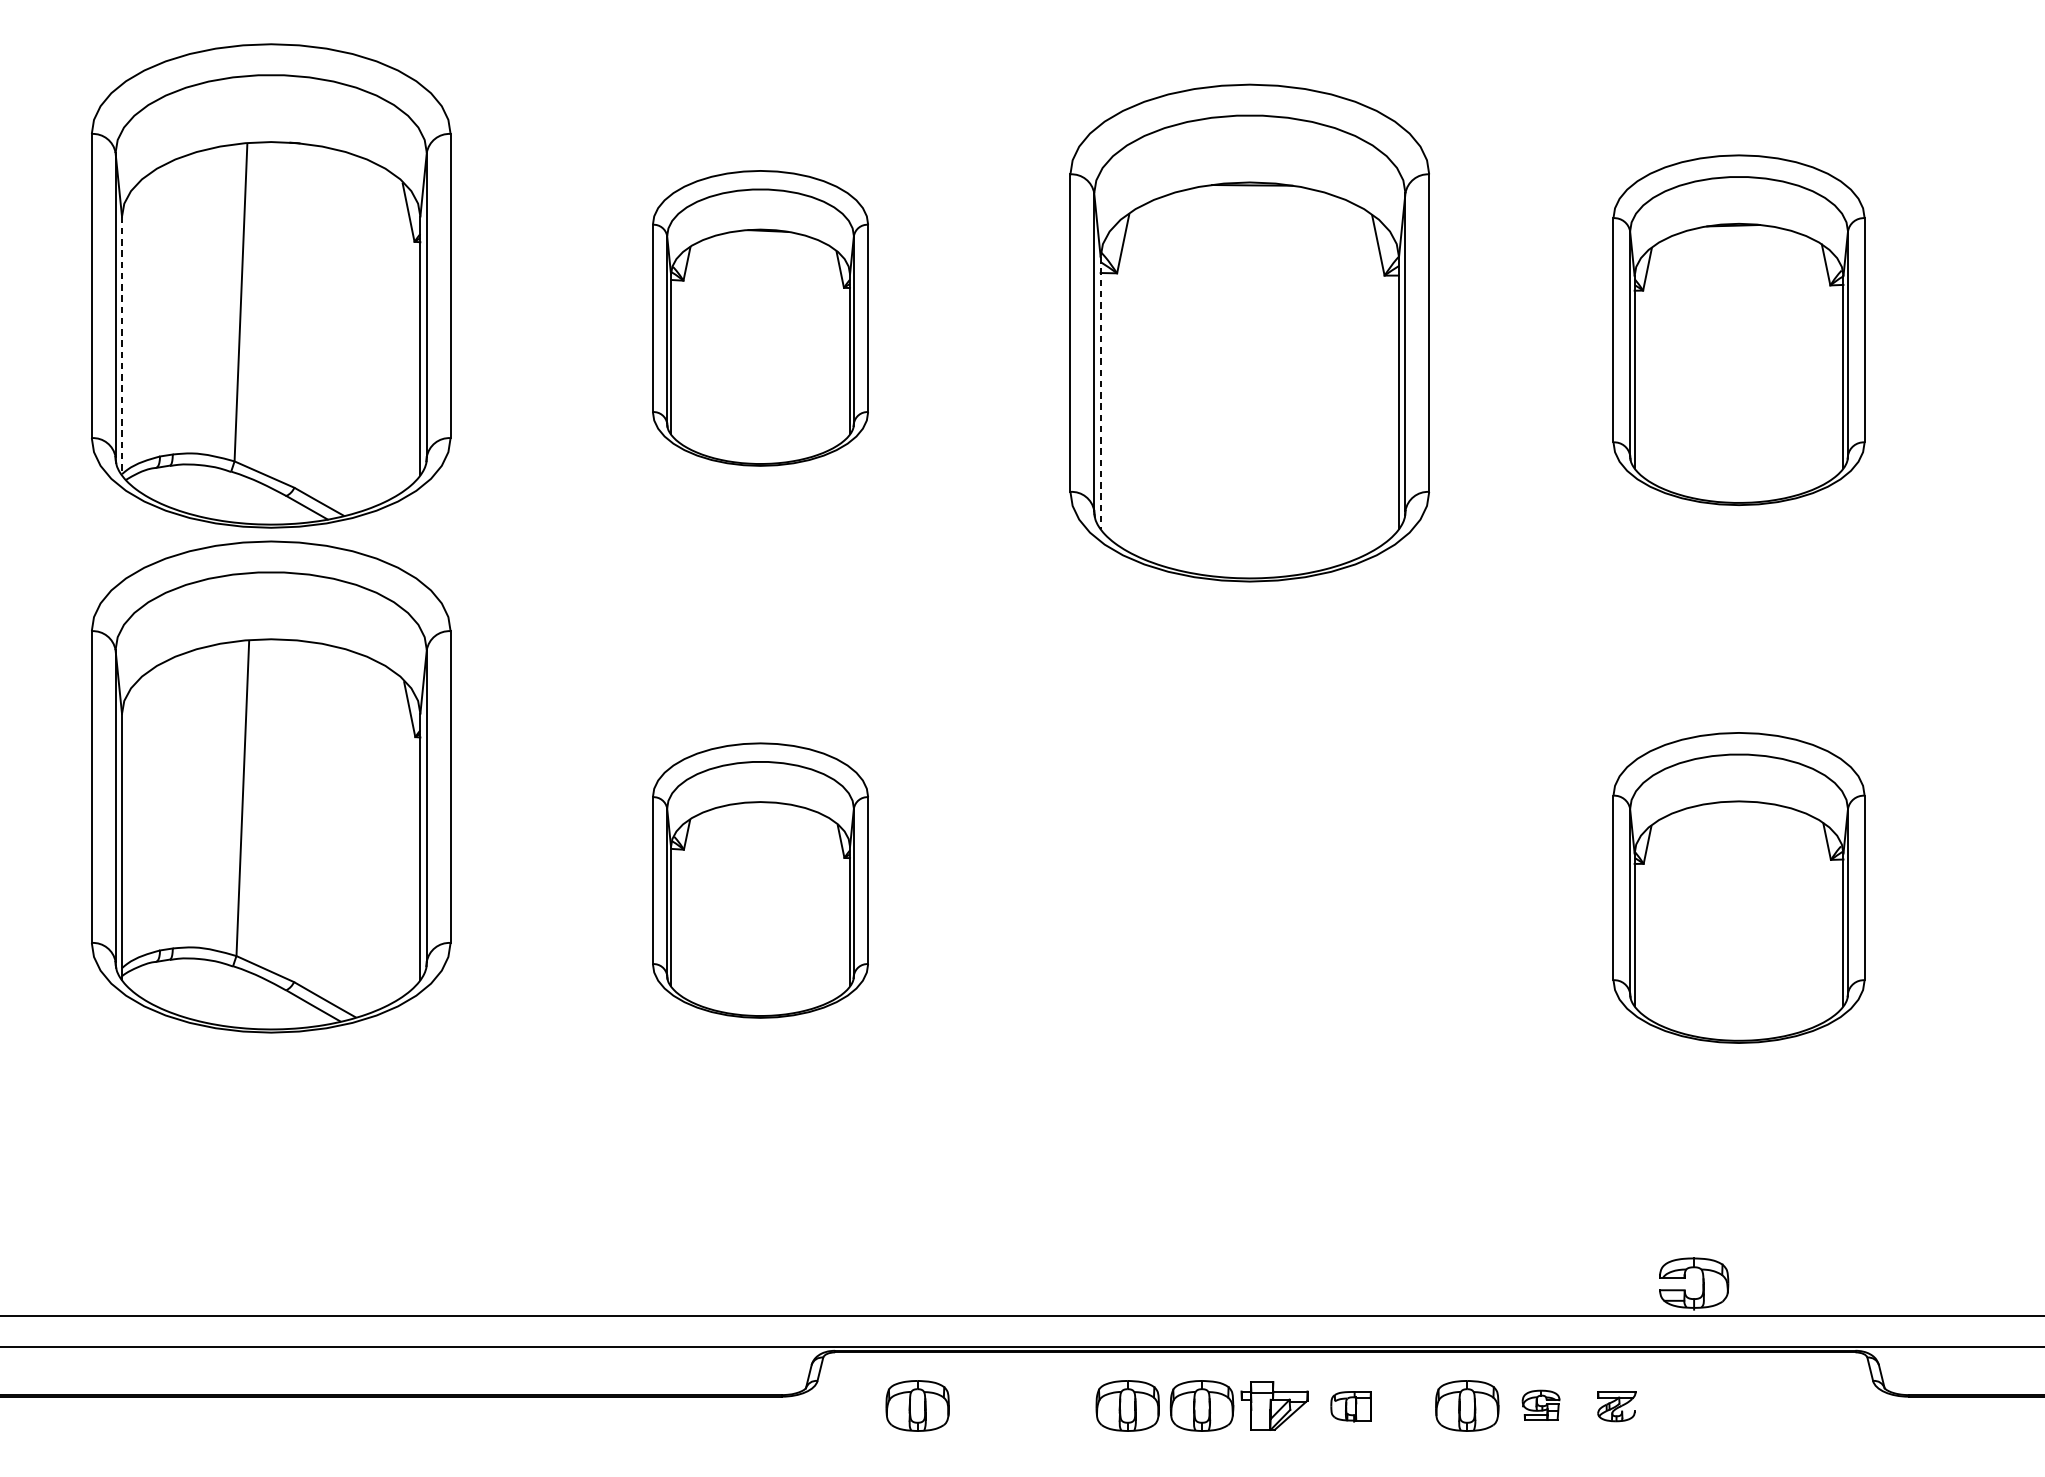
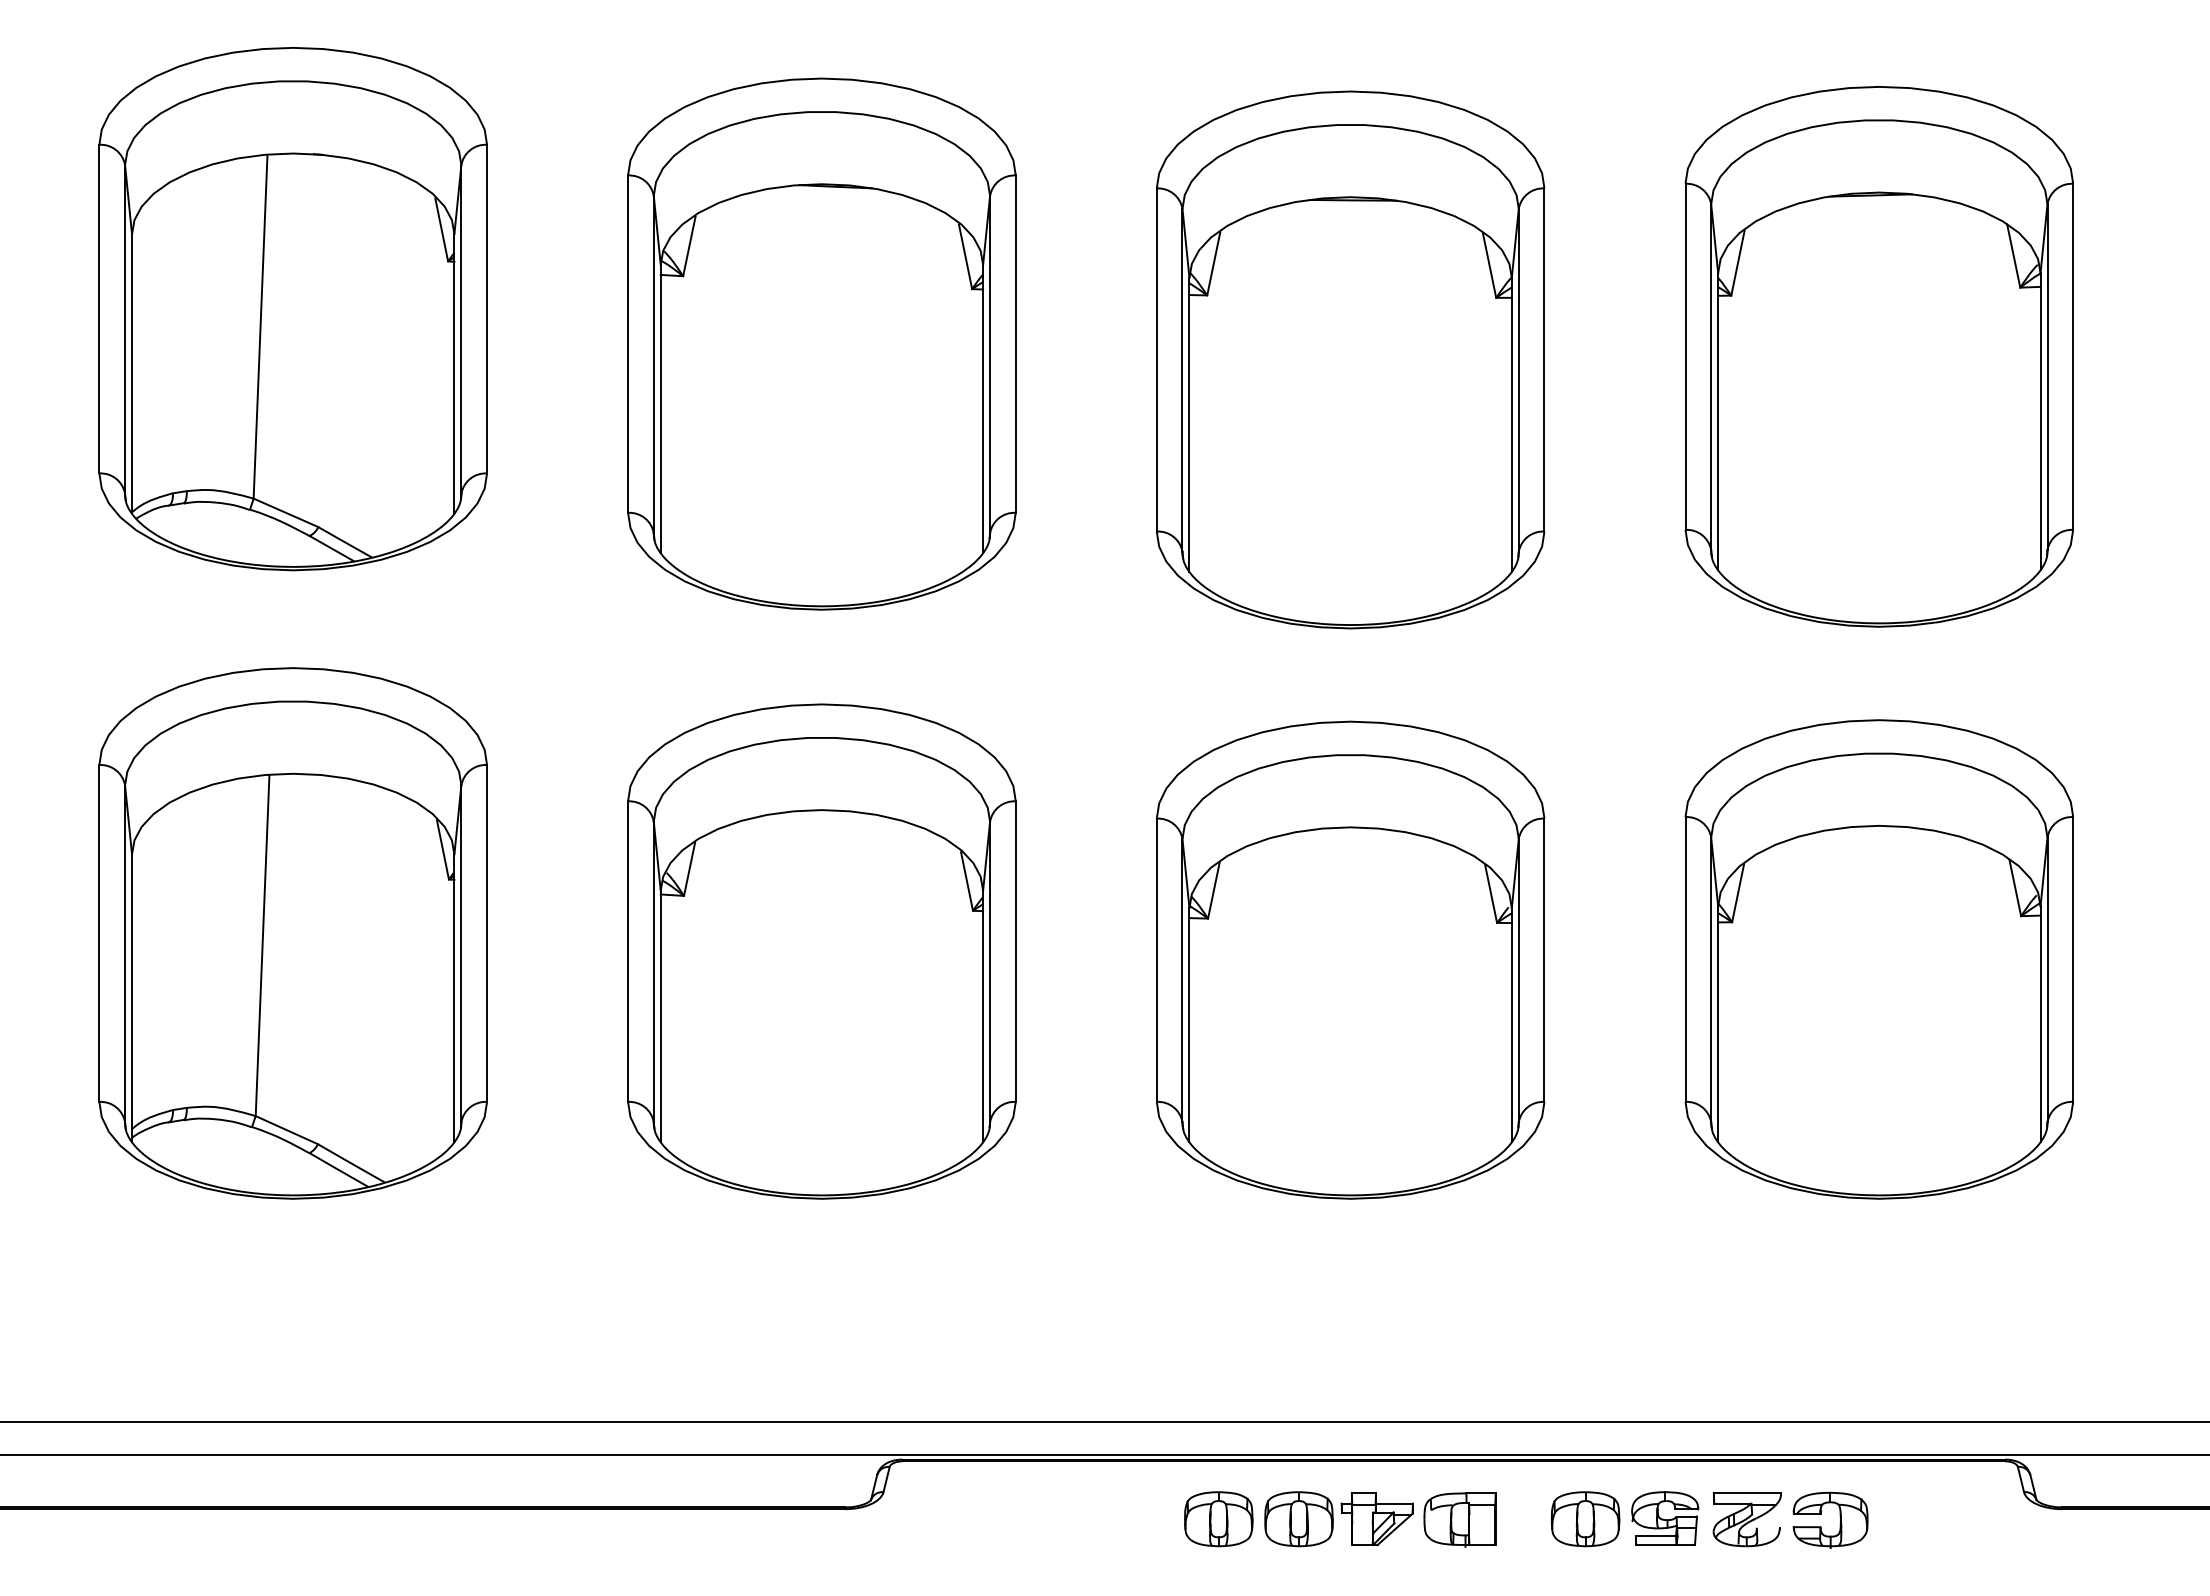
part: (760, 317) -> (821, 343), size x1.67
part: (1738, 329) -> (1878, 356), size x1.43
line: (122, 345) -> (132, 373), dashed -> solid
line: (1100, 392) -> (1189, 424), dashed -> solid
part: (270, 787) -> (292, 933), moved
part: (760, 880) -> (821, 951), size x1.67
part: (1249, 887) -> (1350, 959), added
part: (1738, 887) -> (1878, 959), size x1.43
part: (1702, 1281) -> (1839, 1517), moved
part: (1541, 1405) -> (1665, 1518), size x1.67
part: (917, 1406) -> (991, 1519), removed
part: (1350, 1406) -> (1459, 1519), size x1.67
part: (1616, 1406) -> (1746, 1519), size x1.67

